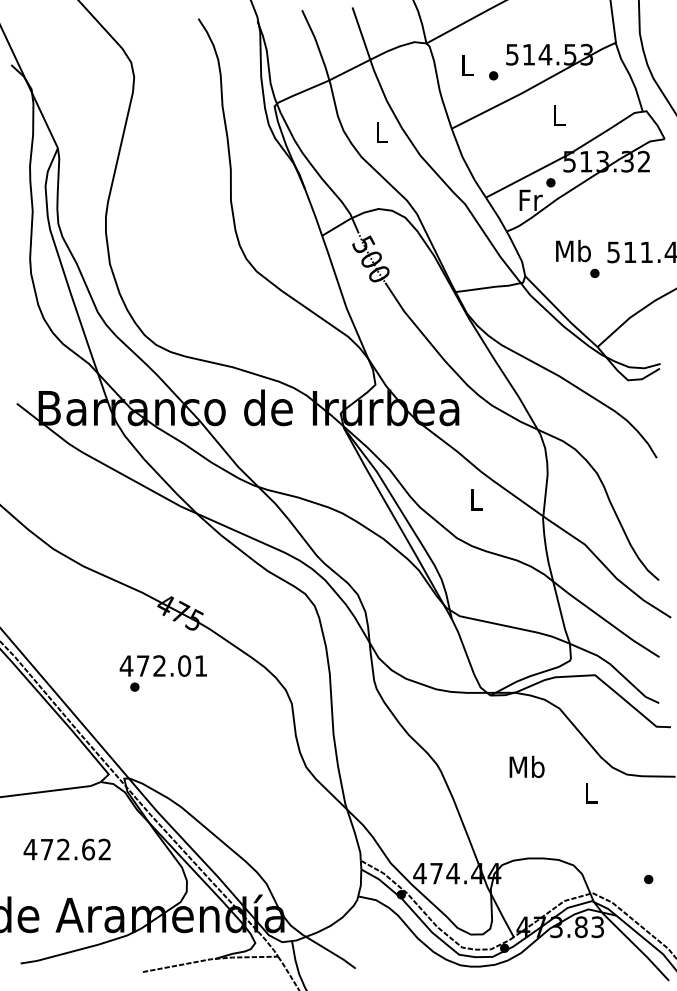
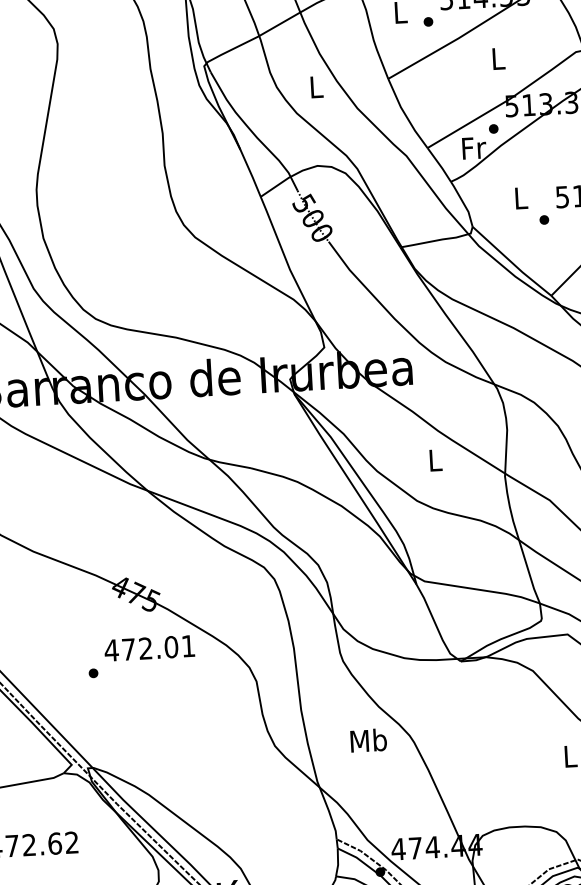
text: (573, 250) -> (520, 197), Mb -> L
text: (162, 665) -> (148, 647), moved
text: (526, 766) -> (368, 740), moved

